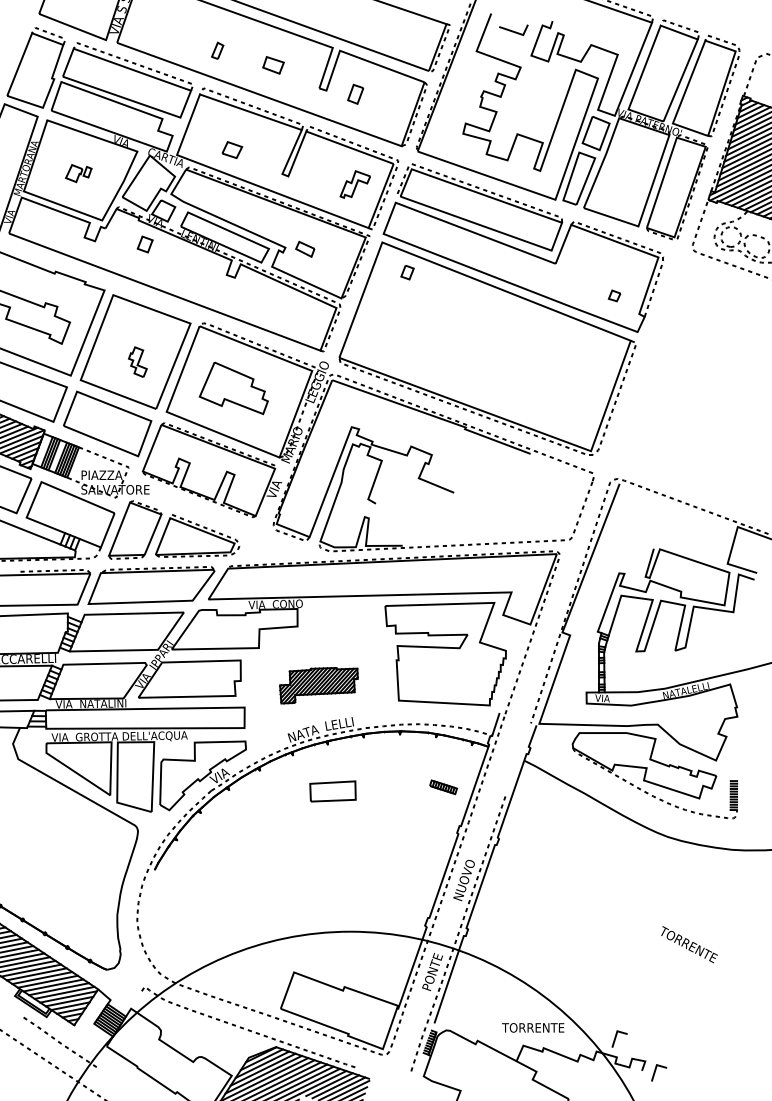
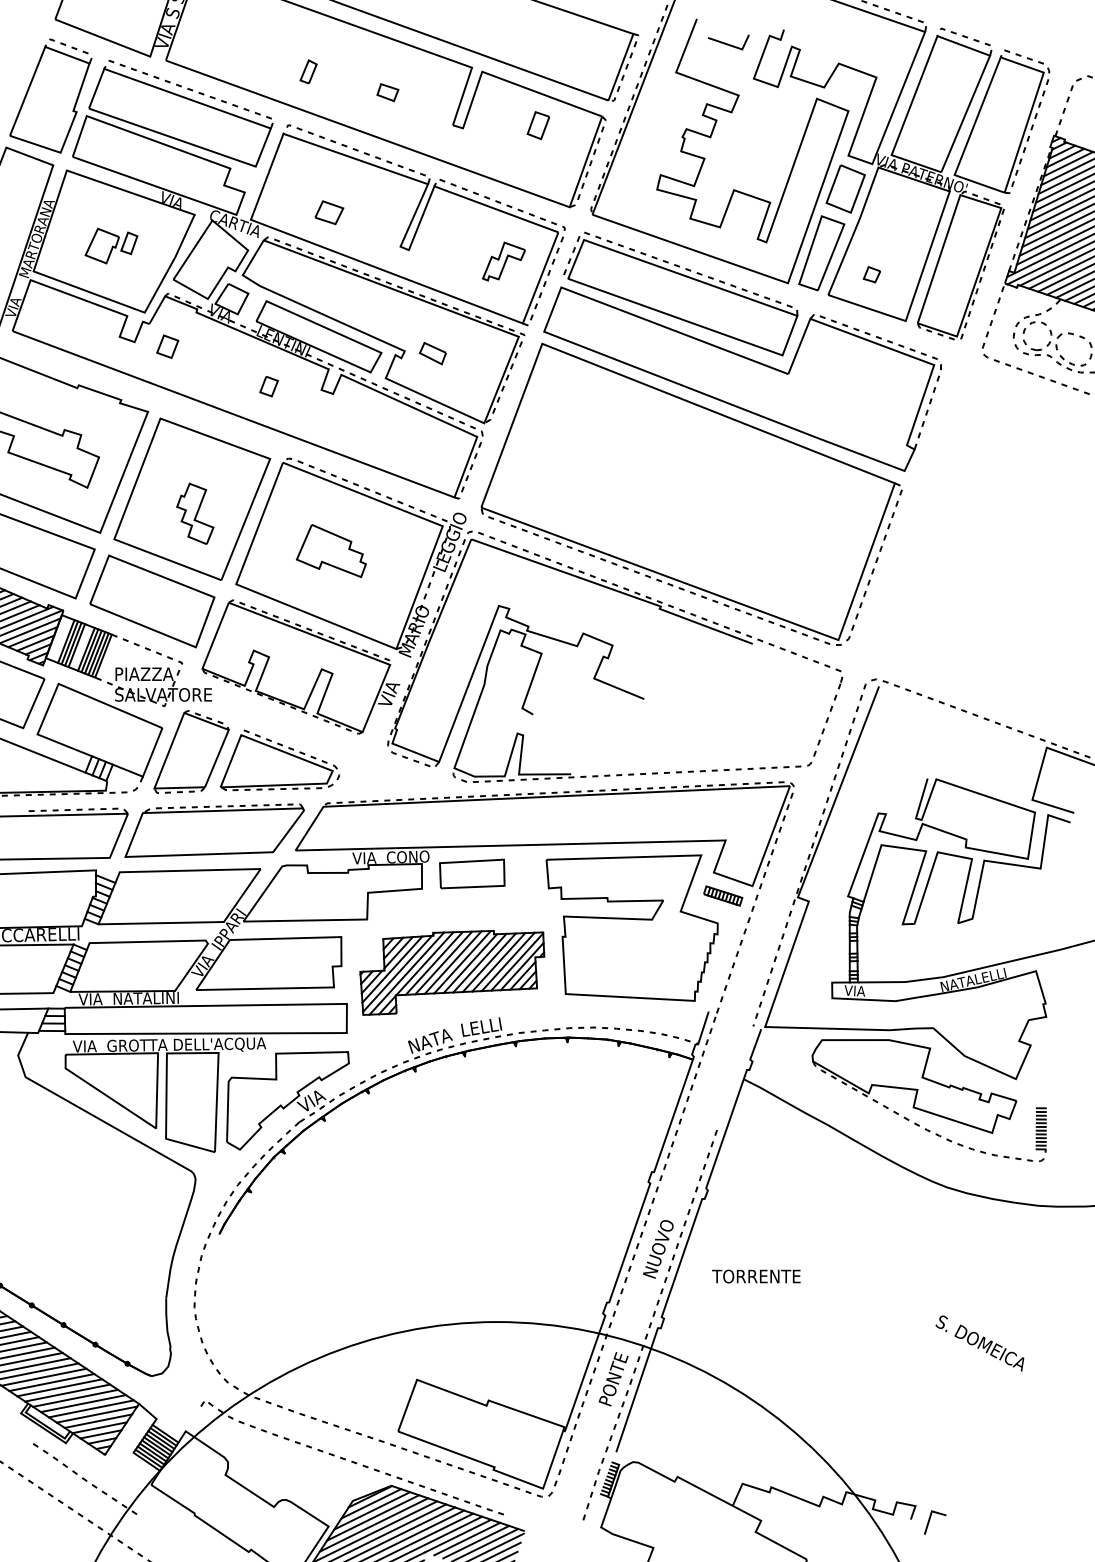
part: (273, 65) -> (387, 92), size x0.71
part: (355, 94) -> (538, 125), moved
part: (78, 173) -> (111, 245), size x1.43
part: (145, 244) -> (167, 346), moved
part: (407, 272) -> (268, 386), moved
part: (614, 295) -> (871, 274), moved
part: (137, 362) -> (195, 513), size x1.43
part: (233, 388) -> (330, 551), size x0.71
part: (319, 685) -> (452, 972), size x1.67
part: (443, 786) -> (723, 895), moved
part: (333, 791) -> (472, 873), moved
text: (690, 946) -> (979, 1342), TORRENTE -> S. DOMEICA
text: (533, 1027) -> (756, 1276), moved
line: (616, 1037) -> (874, 1471), removed

